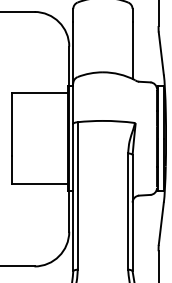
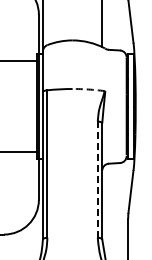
arc: (119, 121) -> (89, 89), solid -> dashed
line: (128, 211) -> (98, 179), solid -> dashed

